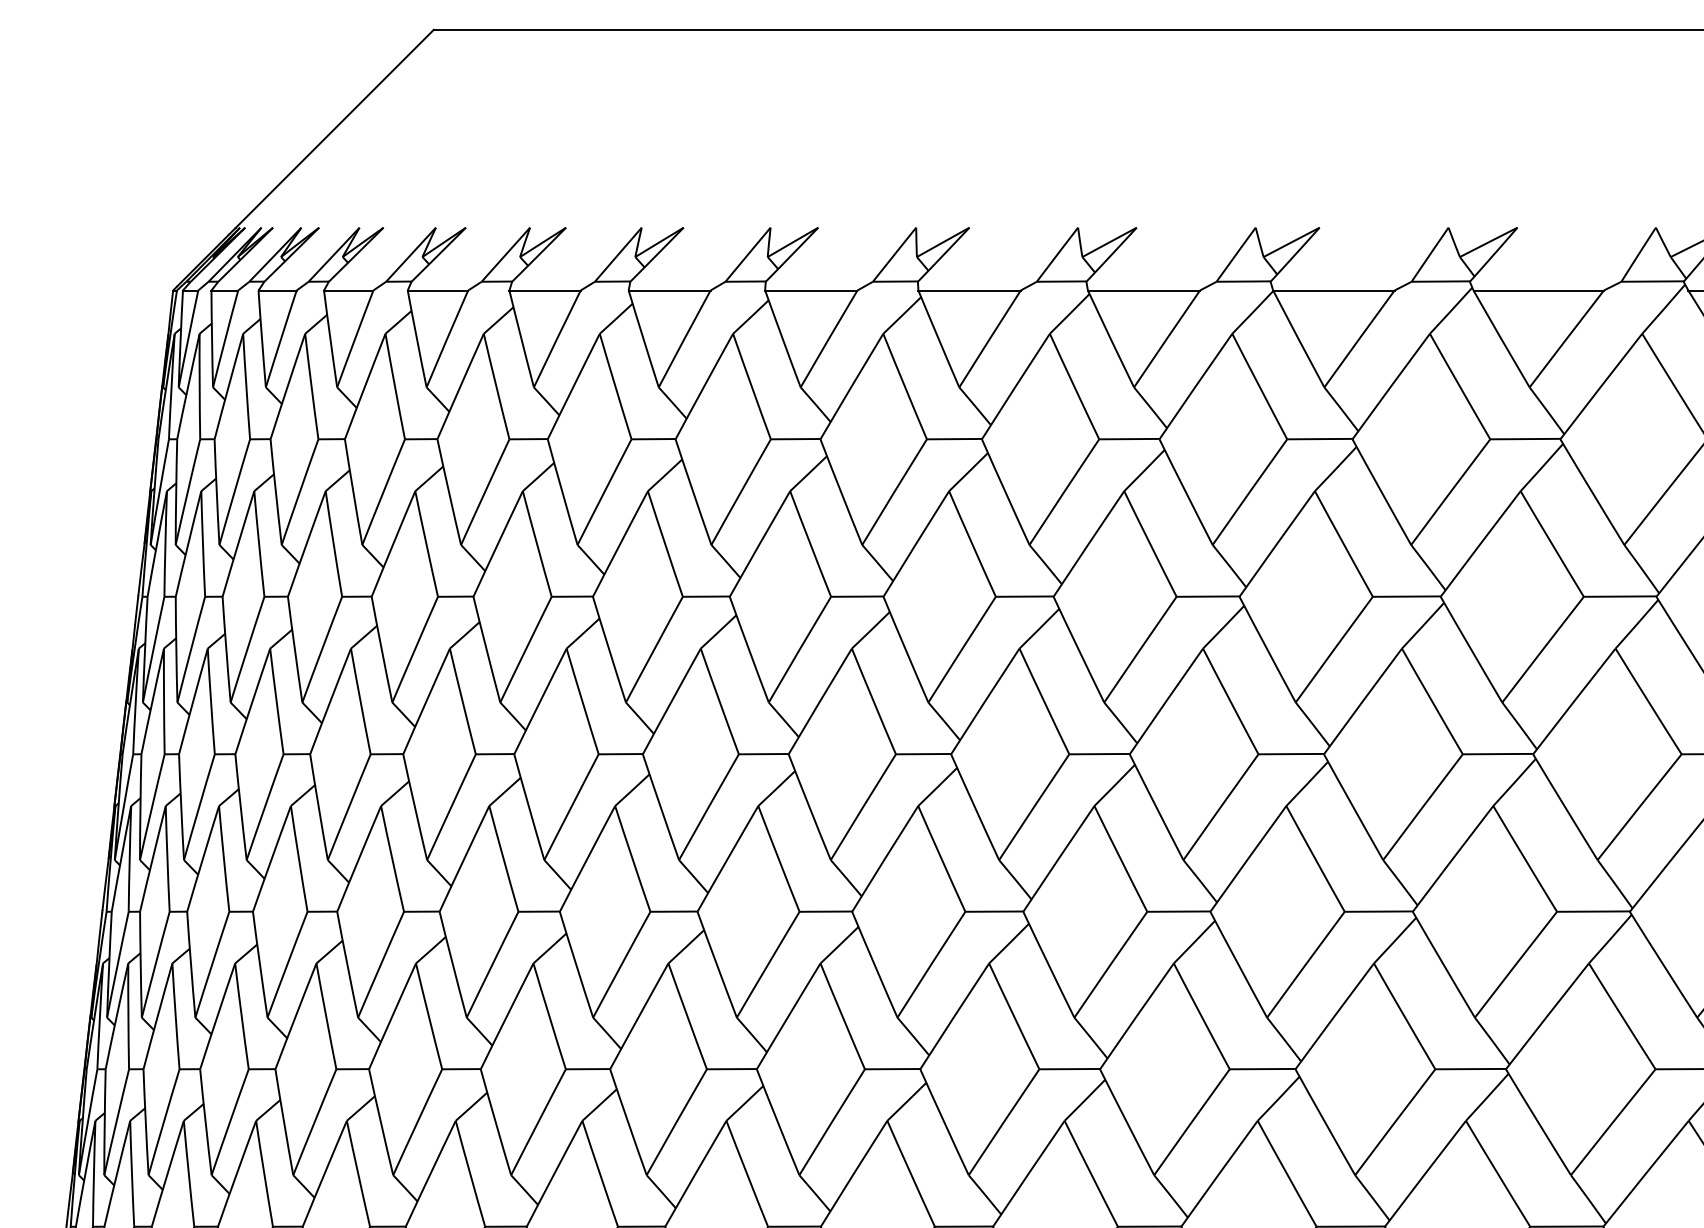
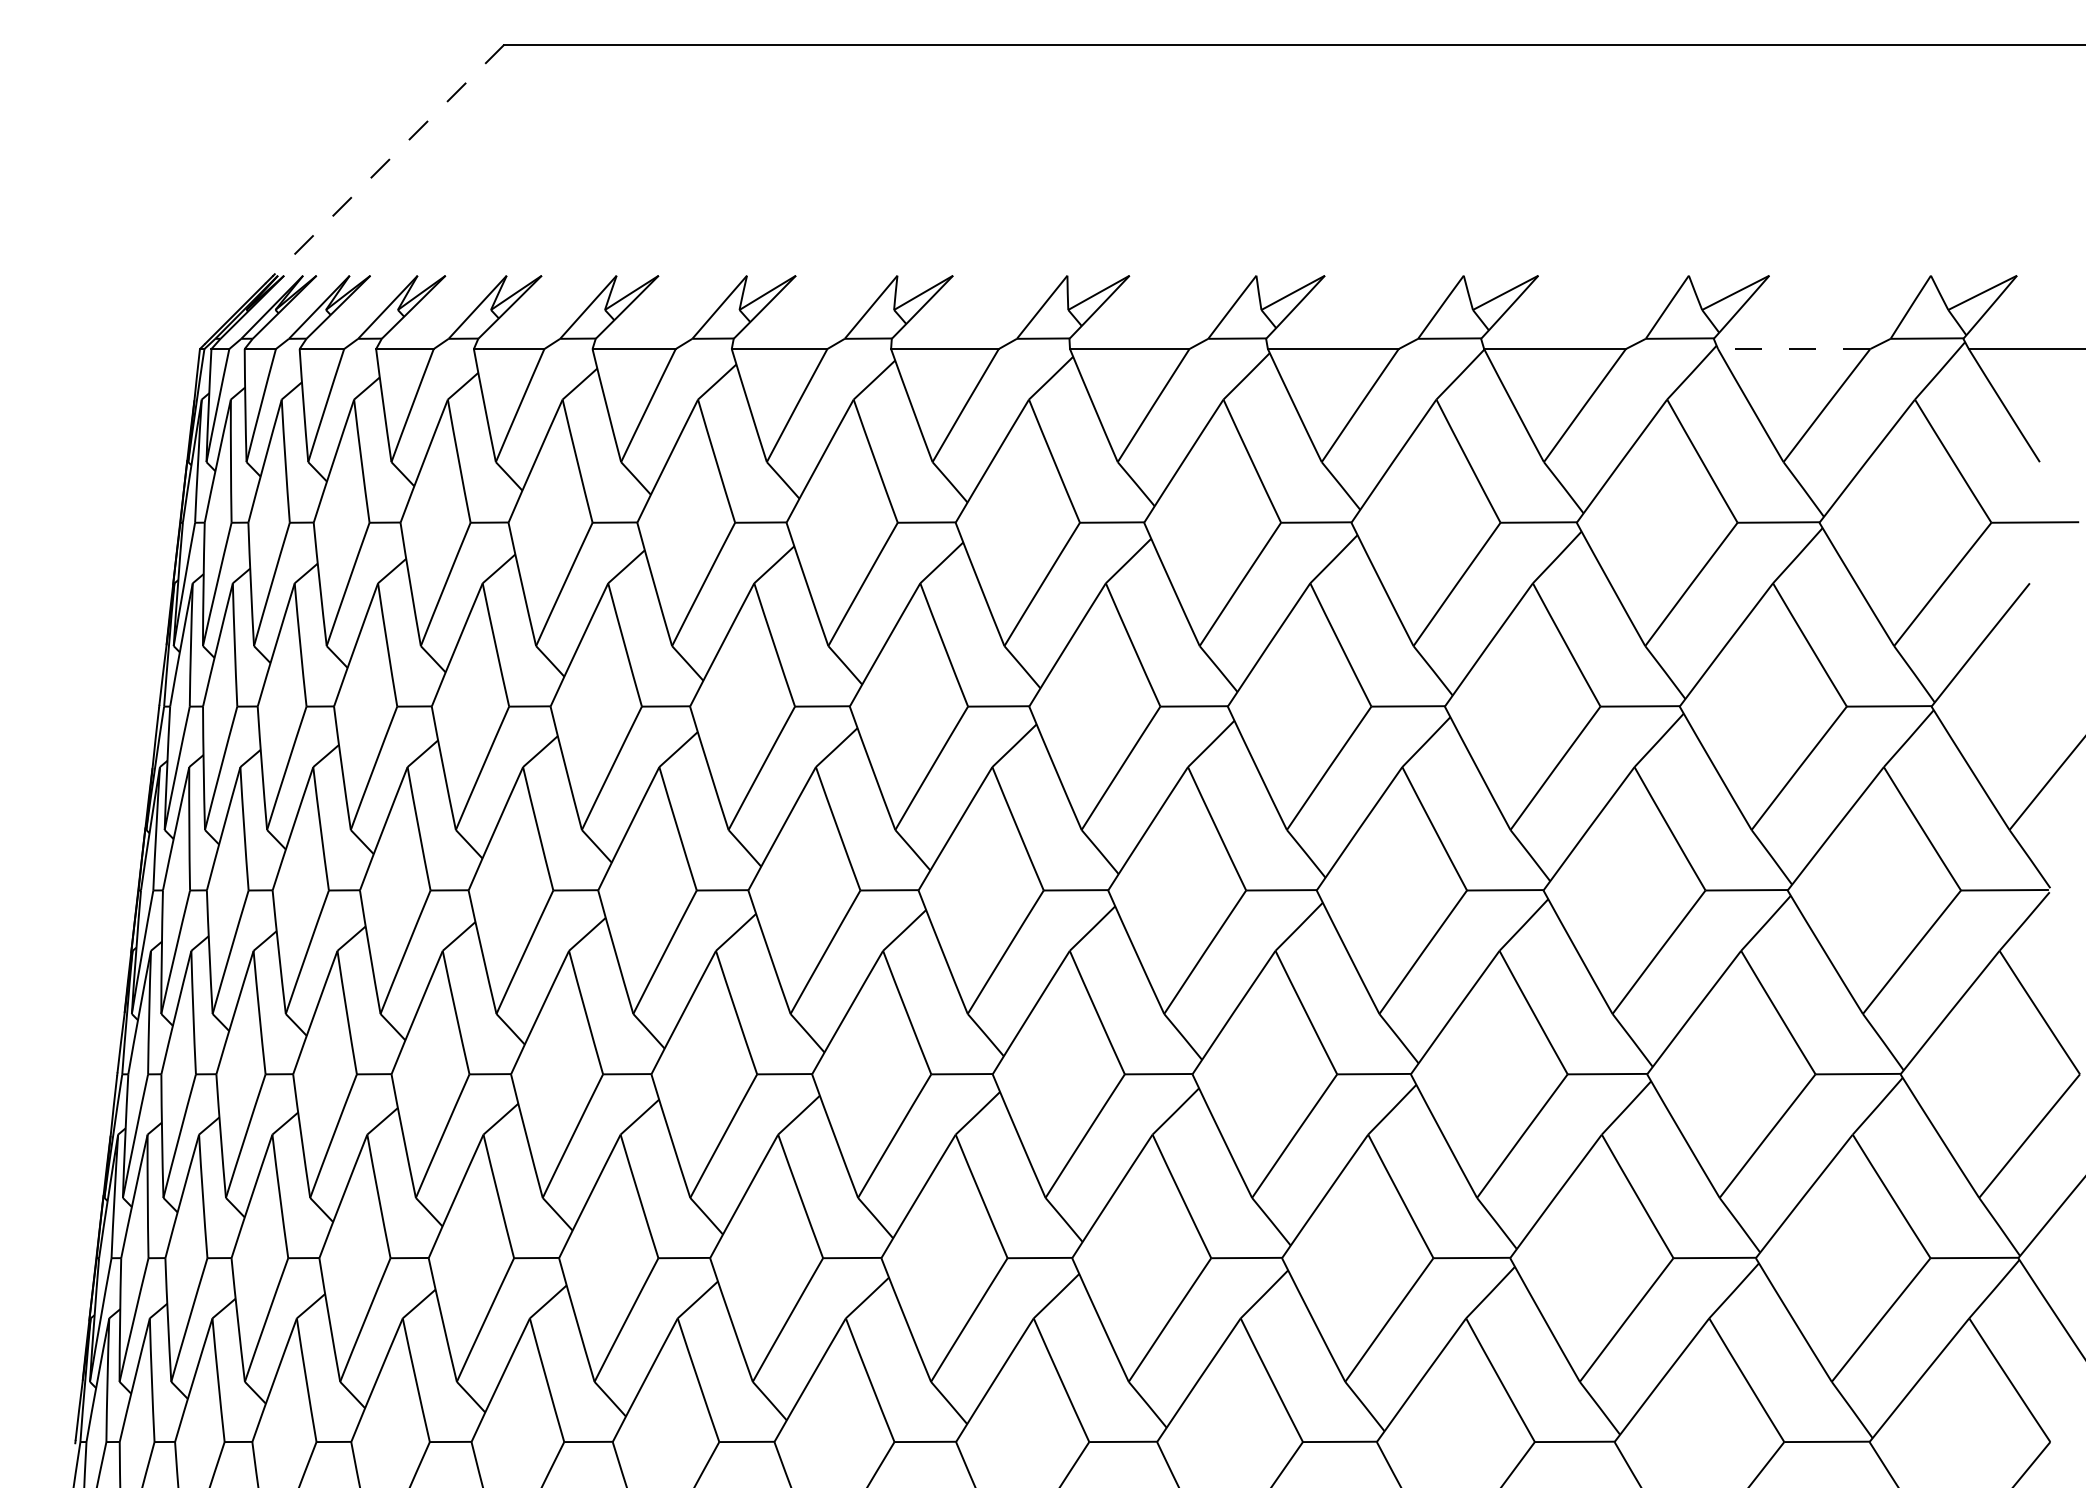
line: (334, 129) -> (388, 160), solid -> dashed
line: (1538, 290) -> (1793, 349), solid -> dashed

